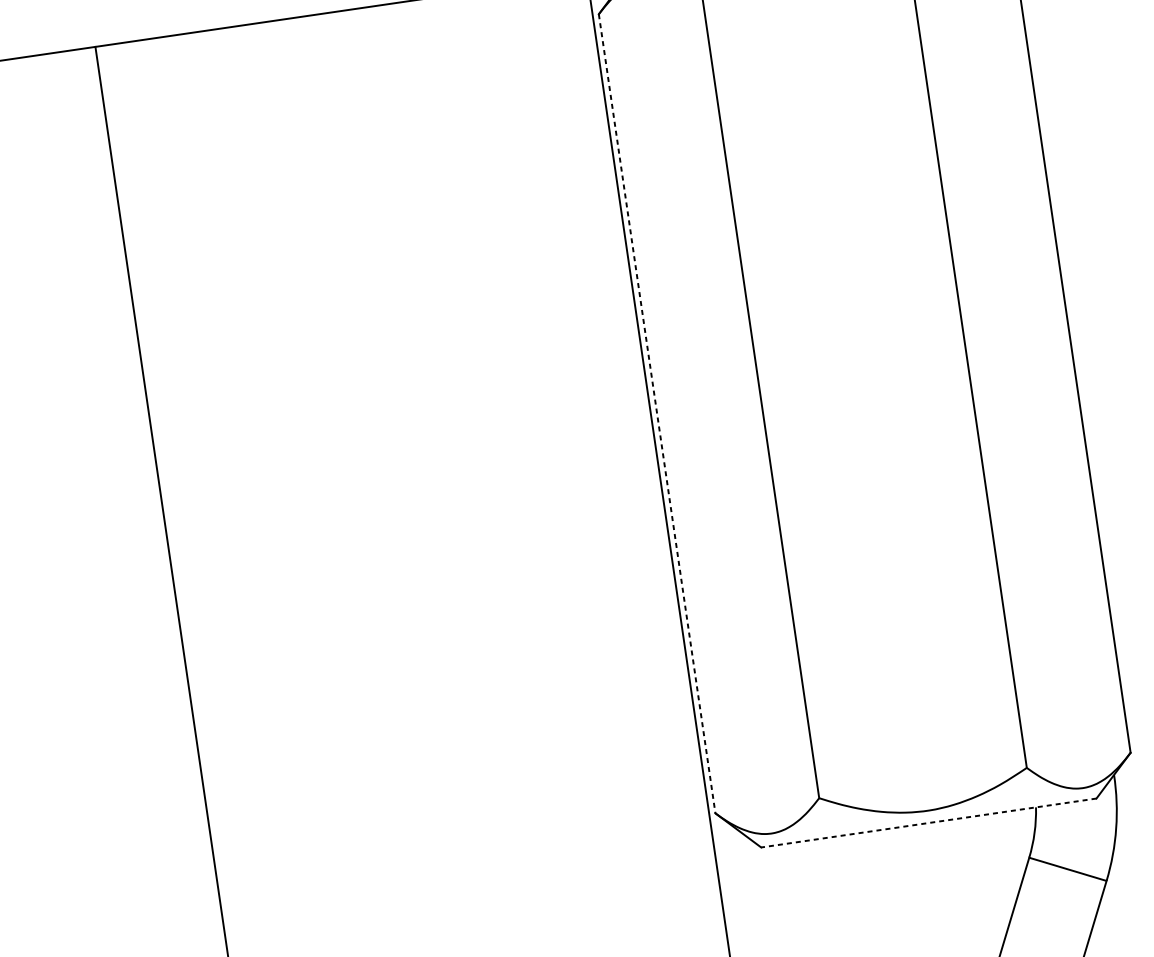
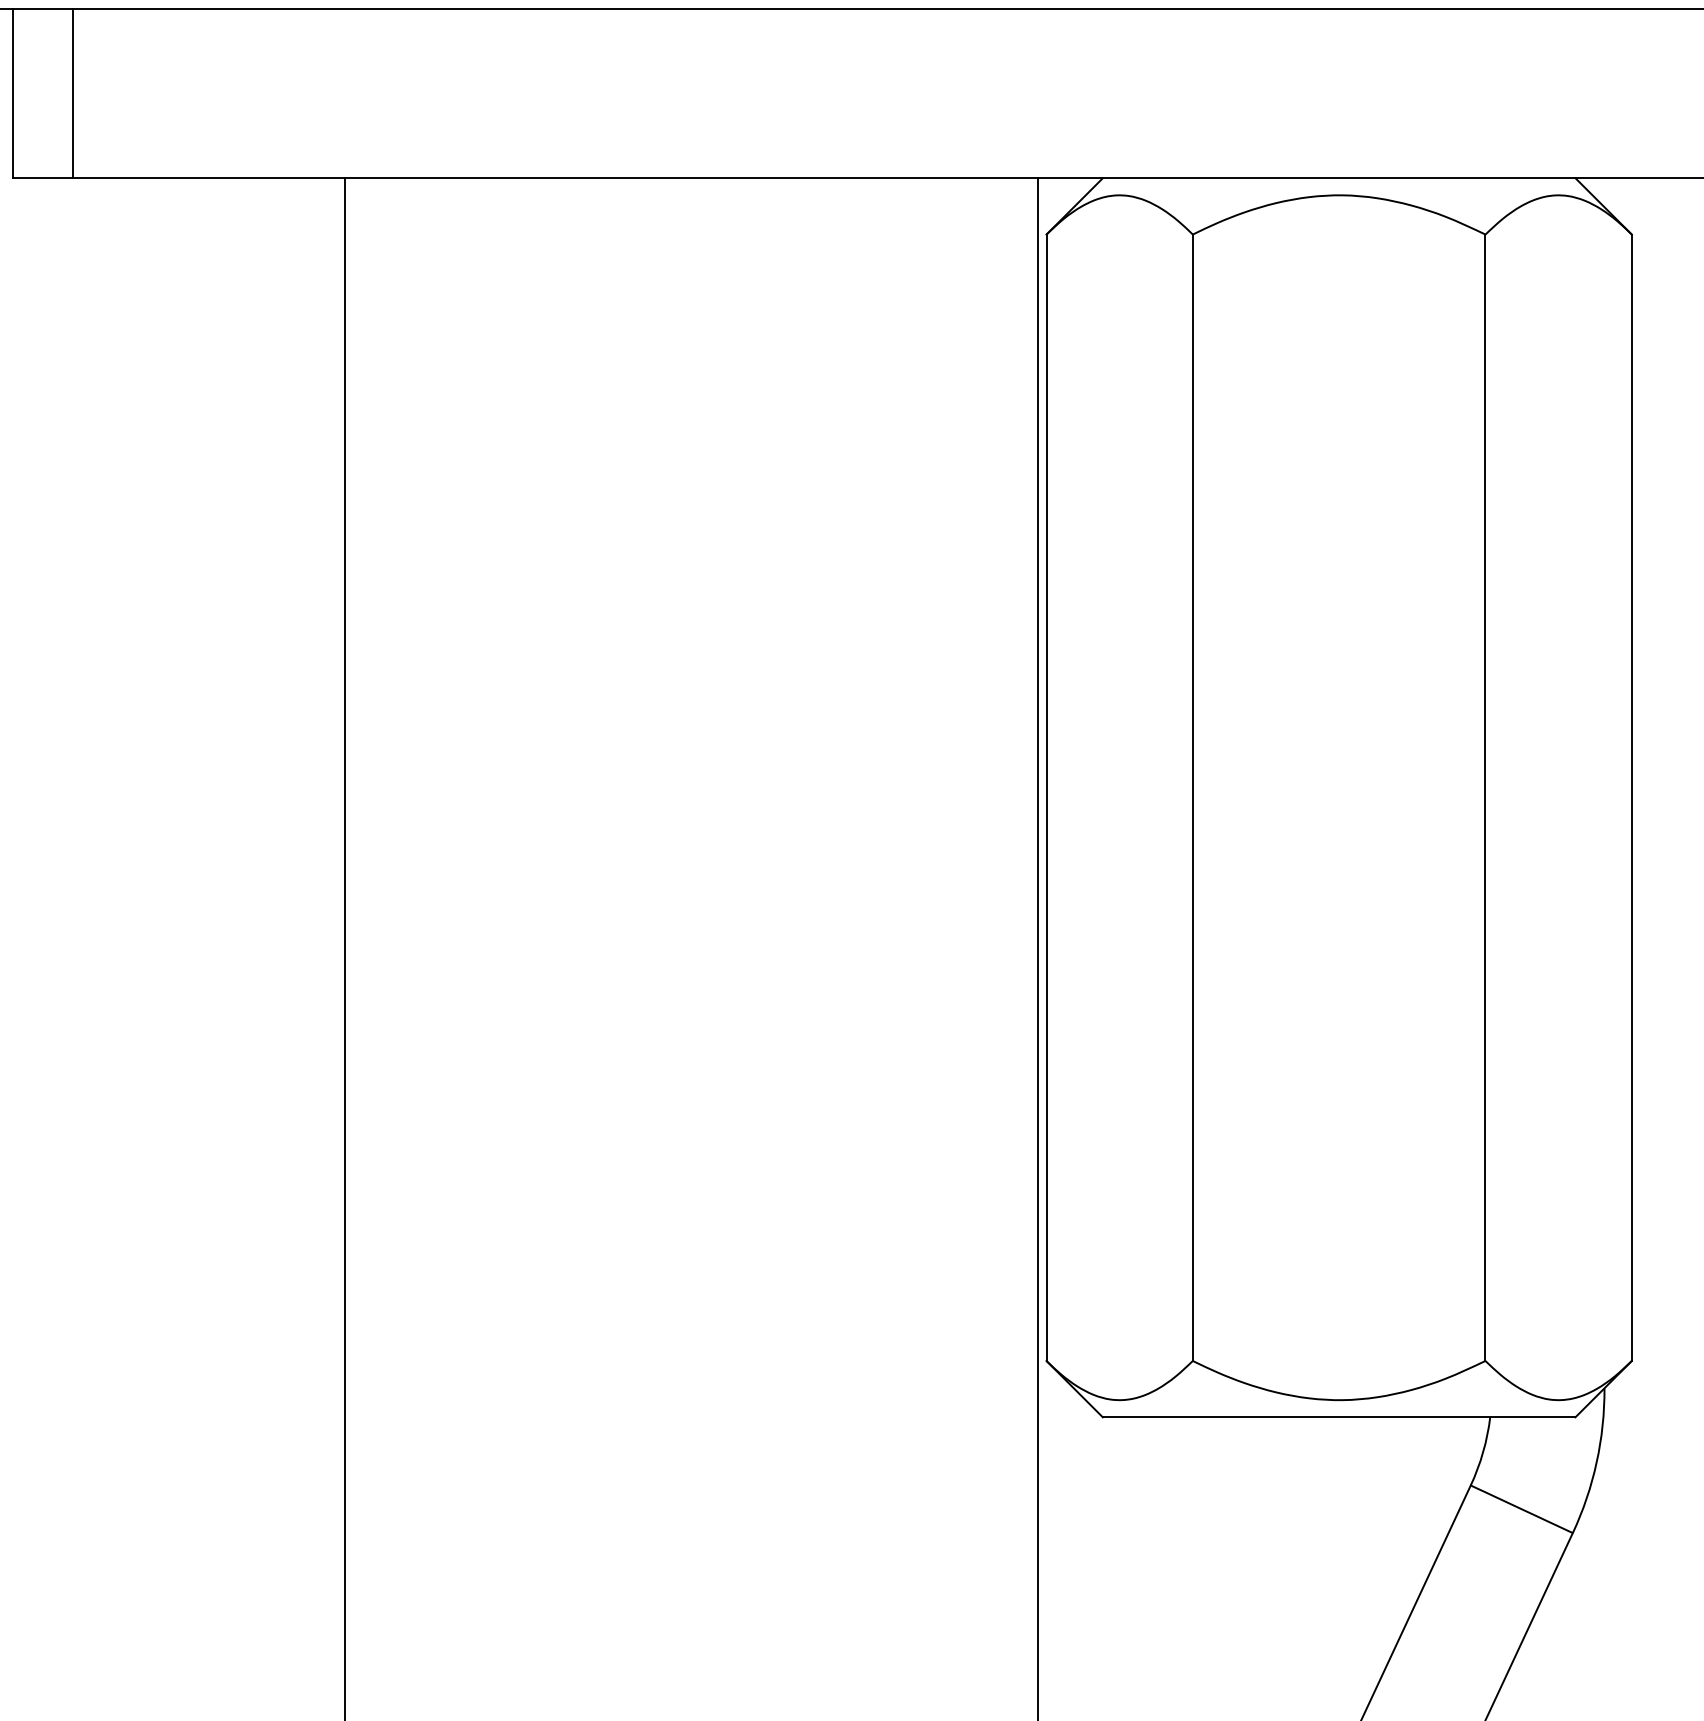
line: (657, 414) -> (1046, 798), dashed -> solid
line: (928, 823) -> (1338, 1417), dashed -> solid

